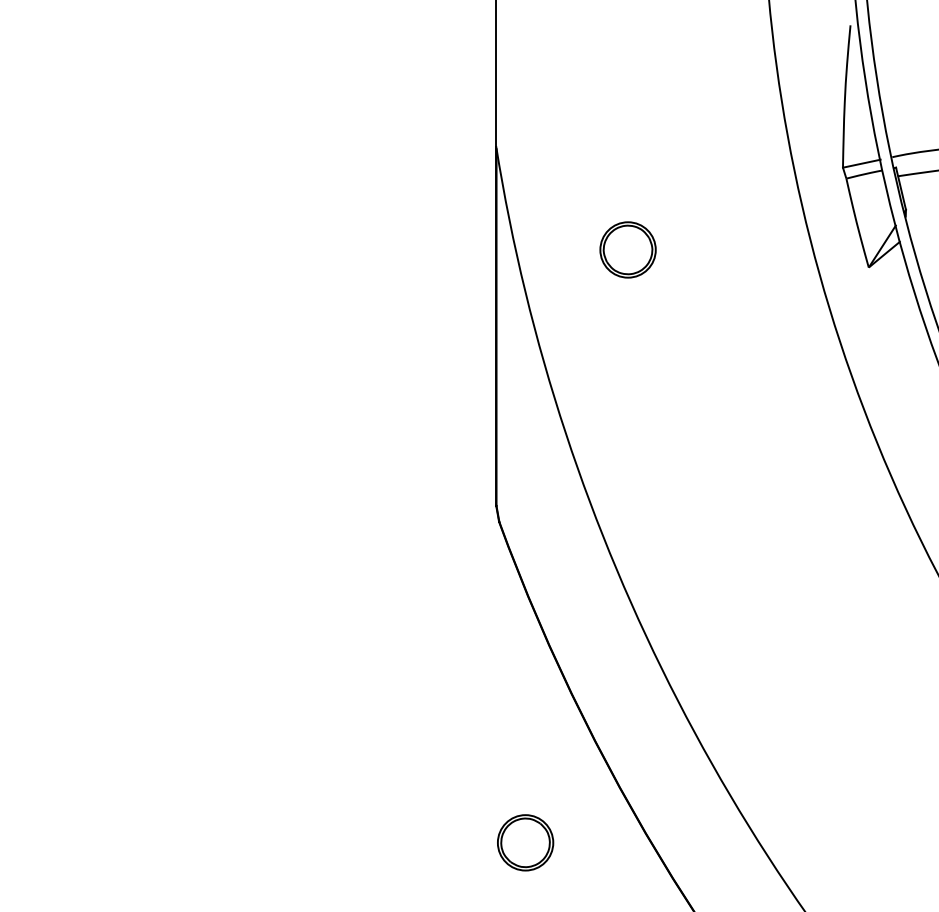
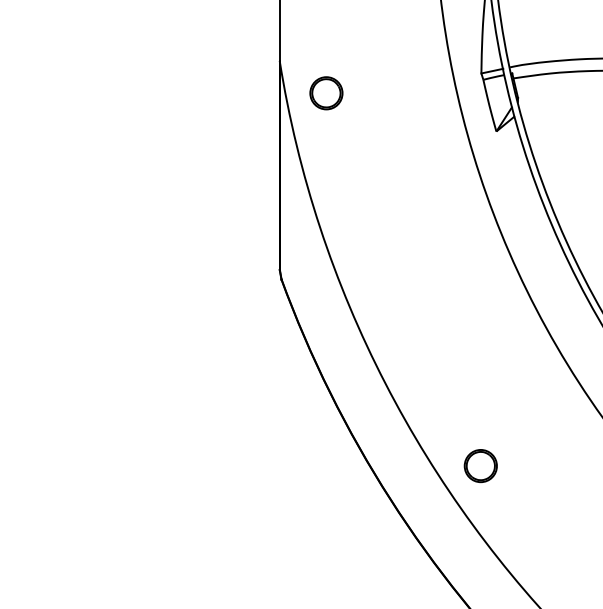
part: (628, 250) -> (326, 93), moved
part: (525, 843) -> (480, 466), moved

